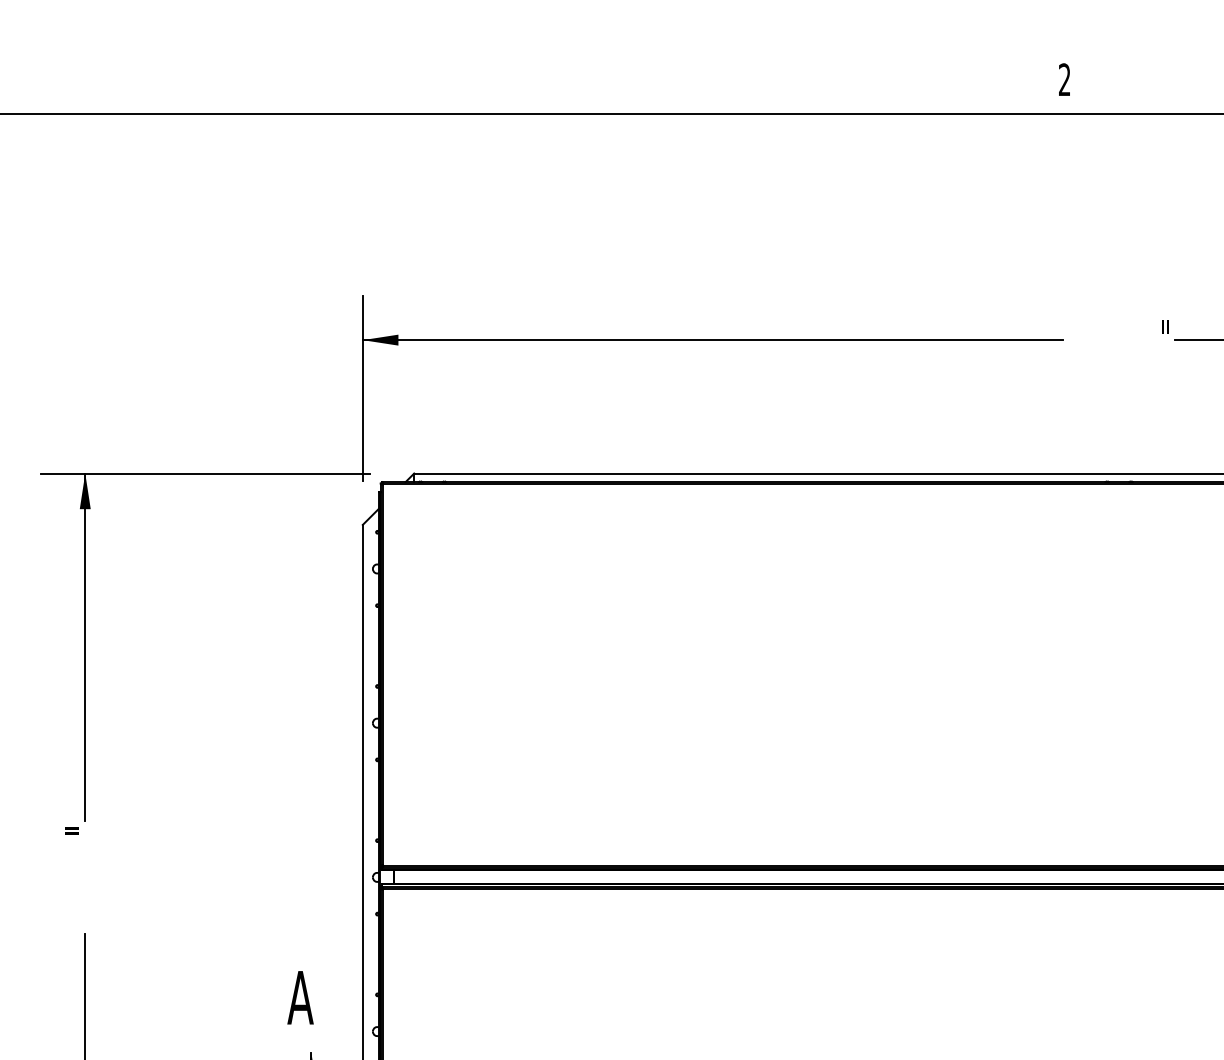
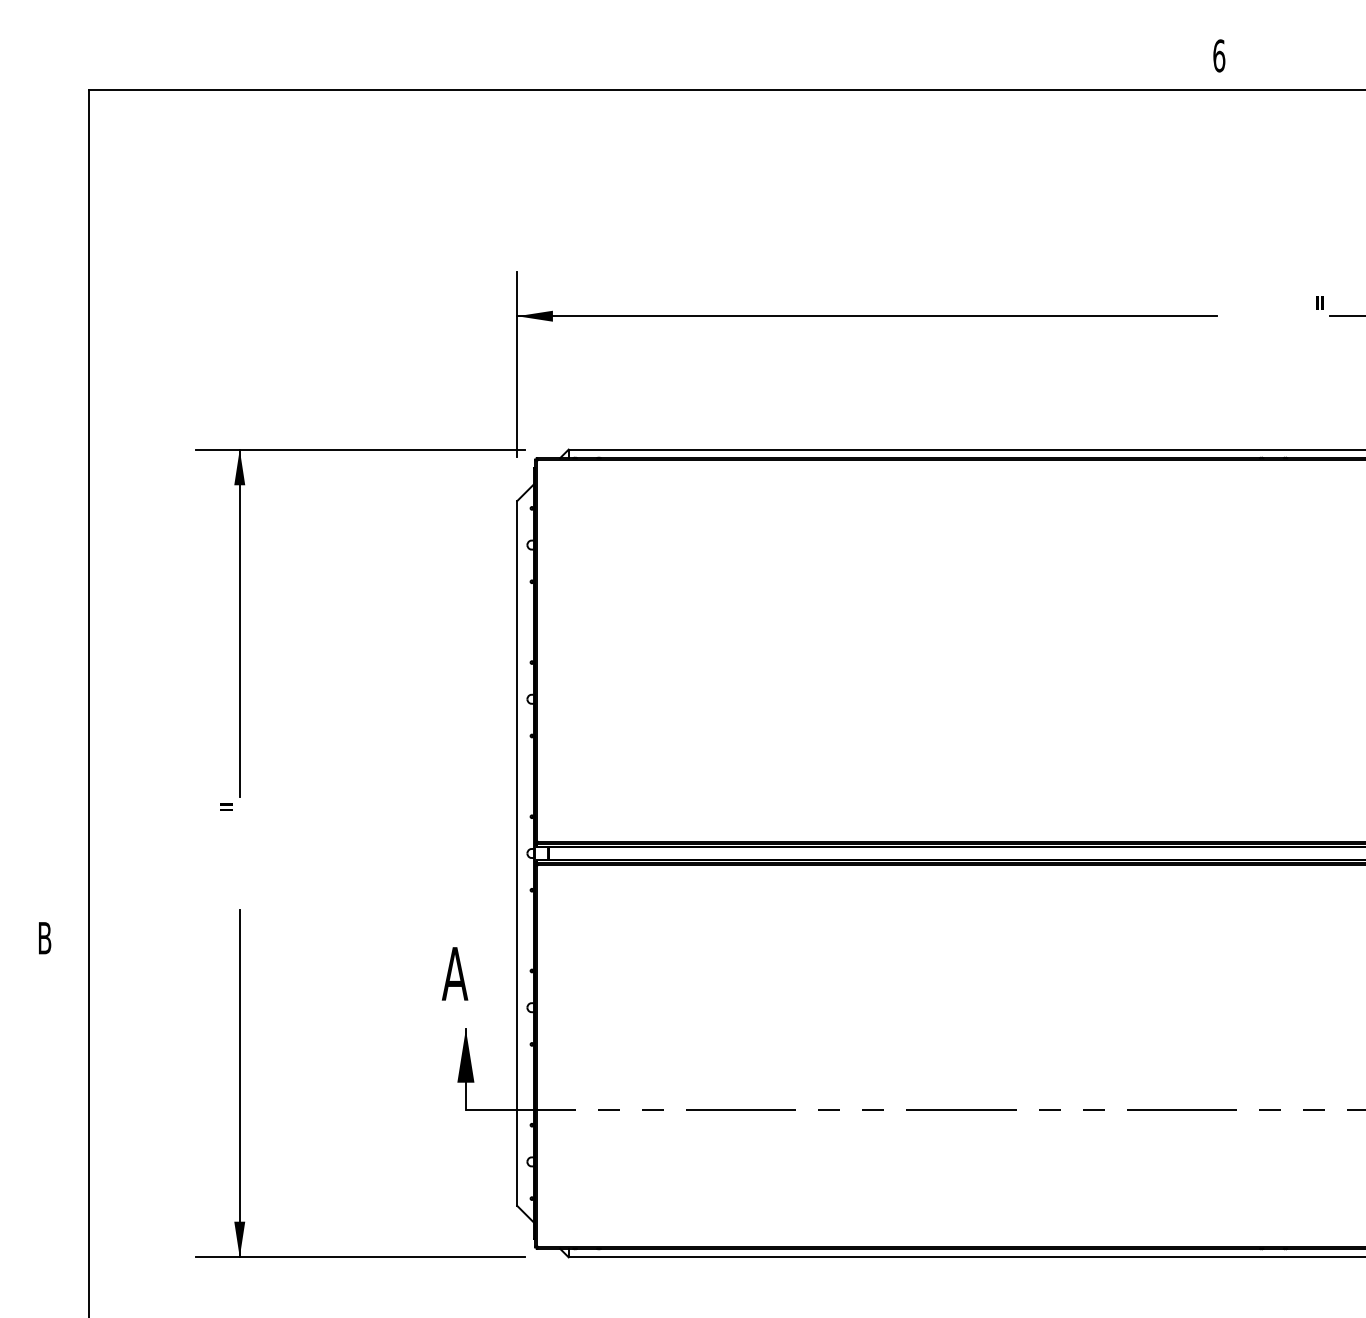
text: (1065, 79) -> (1219, 55), 2 -> 6

